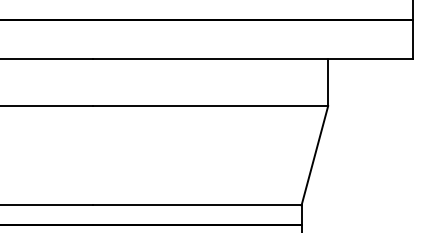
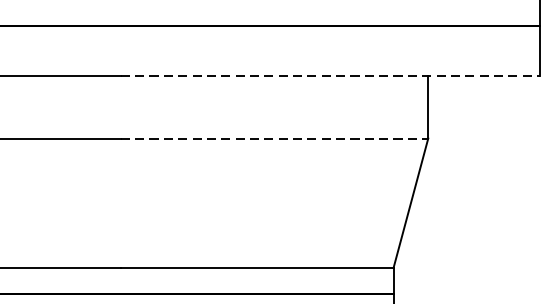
line: (253, 58) -> (330, 76), solid -> dashed
line: (210, 106) -> (274, 138), solid -> dashed

